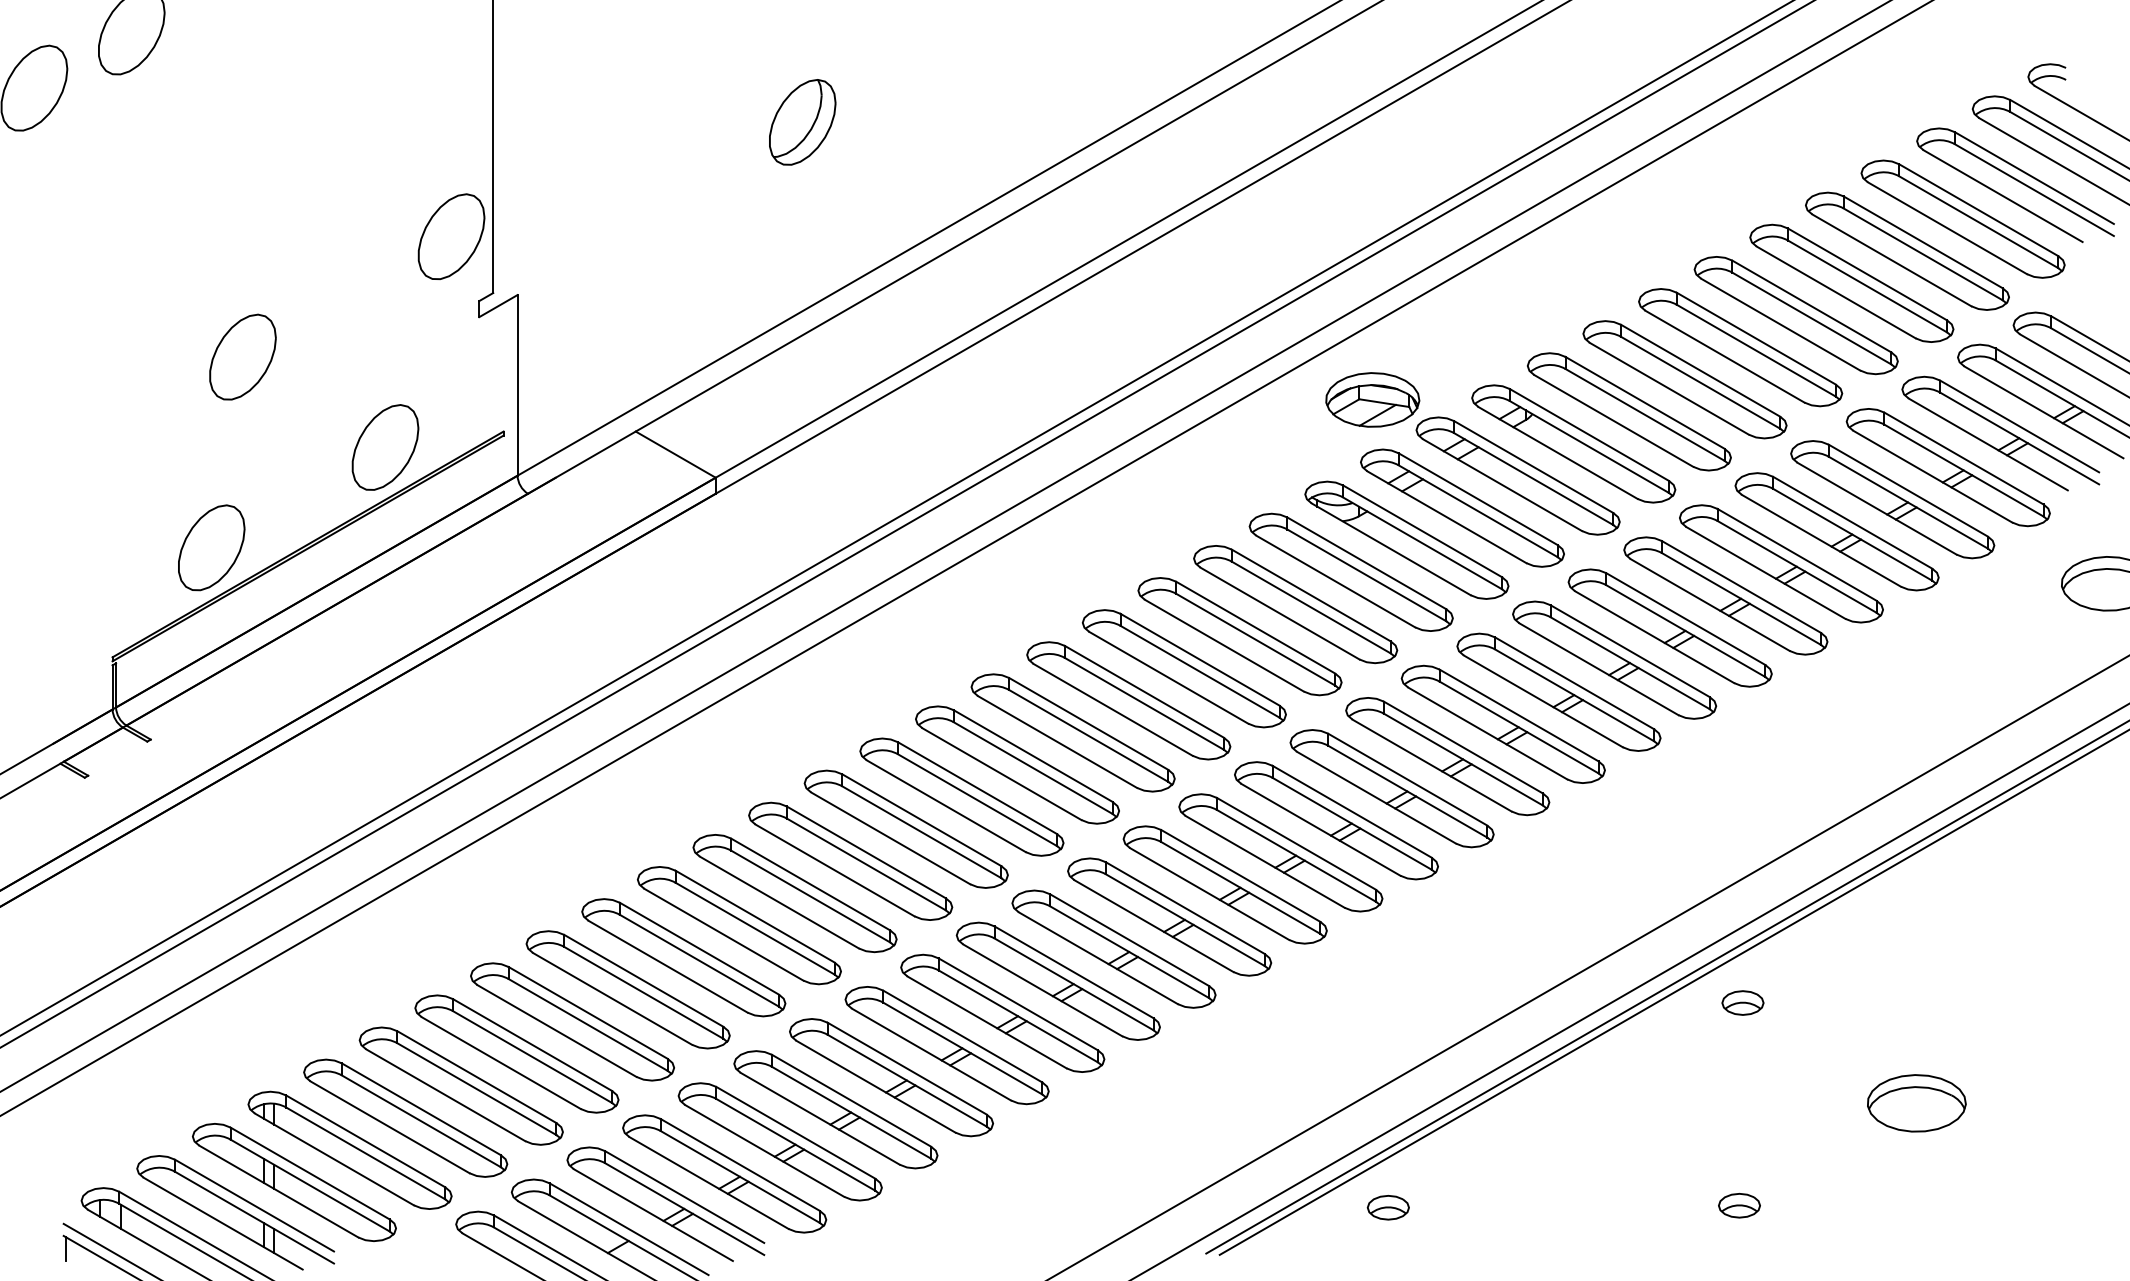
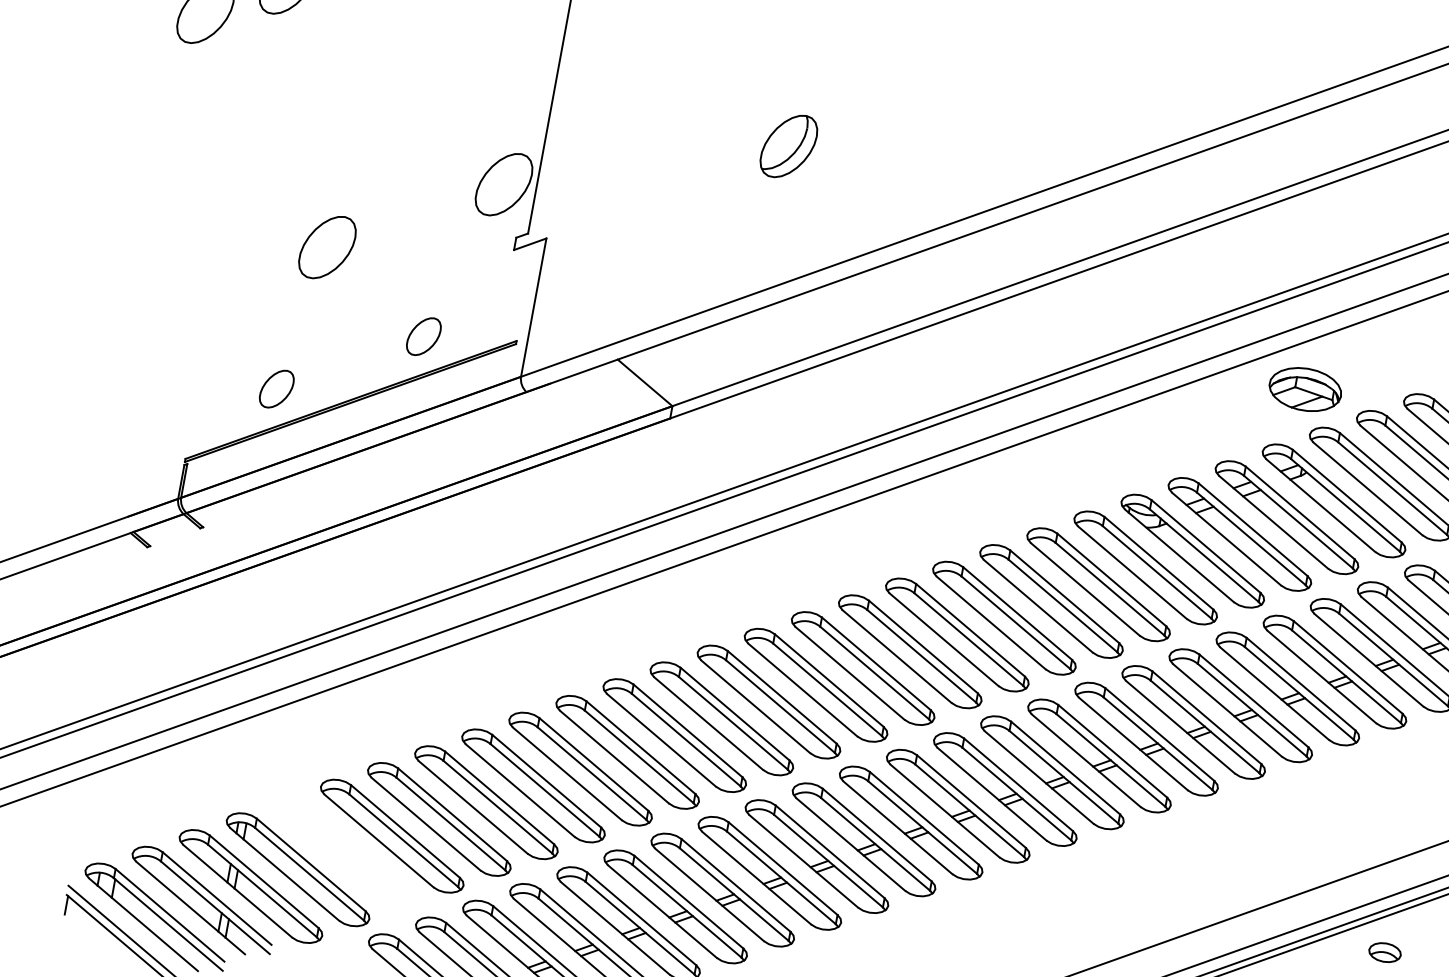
part: (1372, 399) -> (1305, 389), moved
part: (385, 447) -> (423, 336), size x0.6
part: (211, 547) -> (276, 388), size x0.6
part: (405, 1117) -> (345, 852), removed

